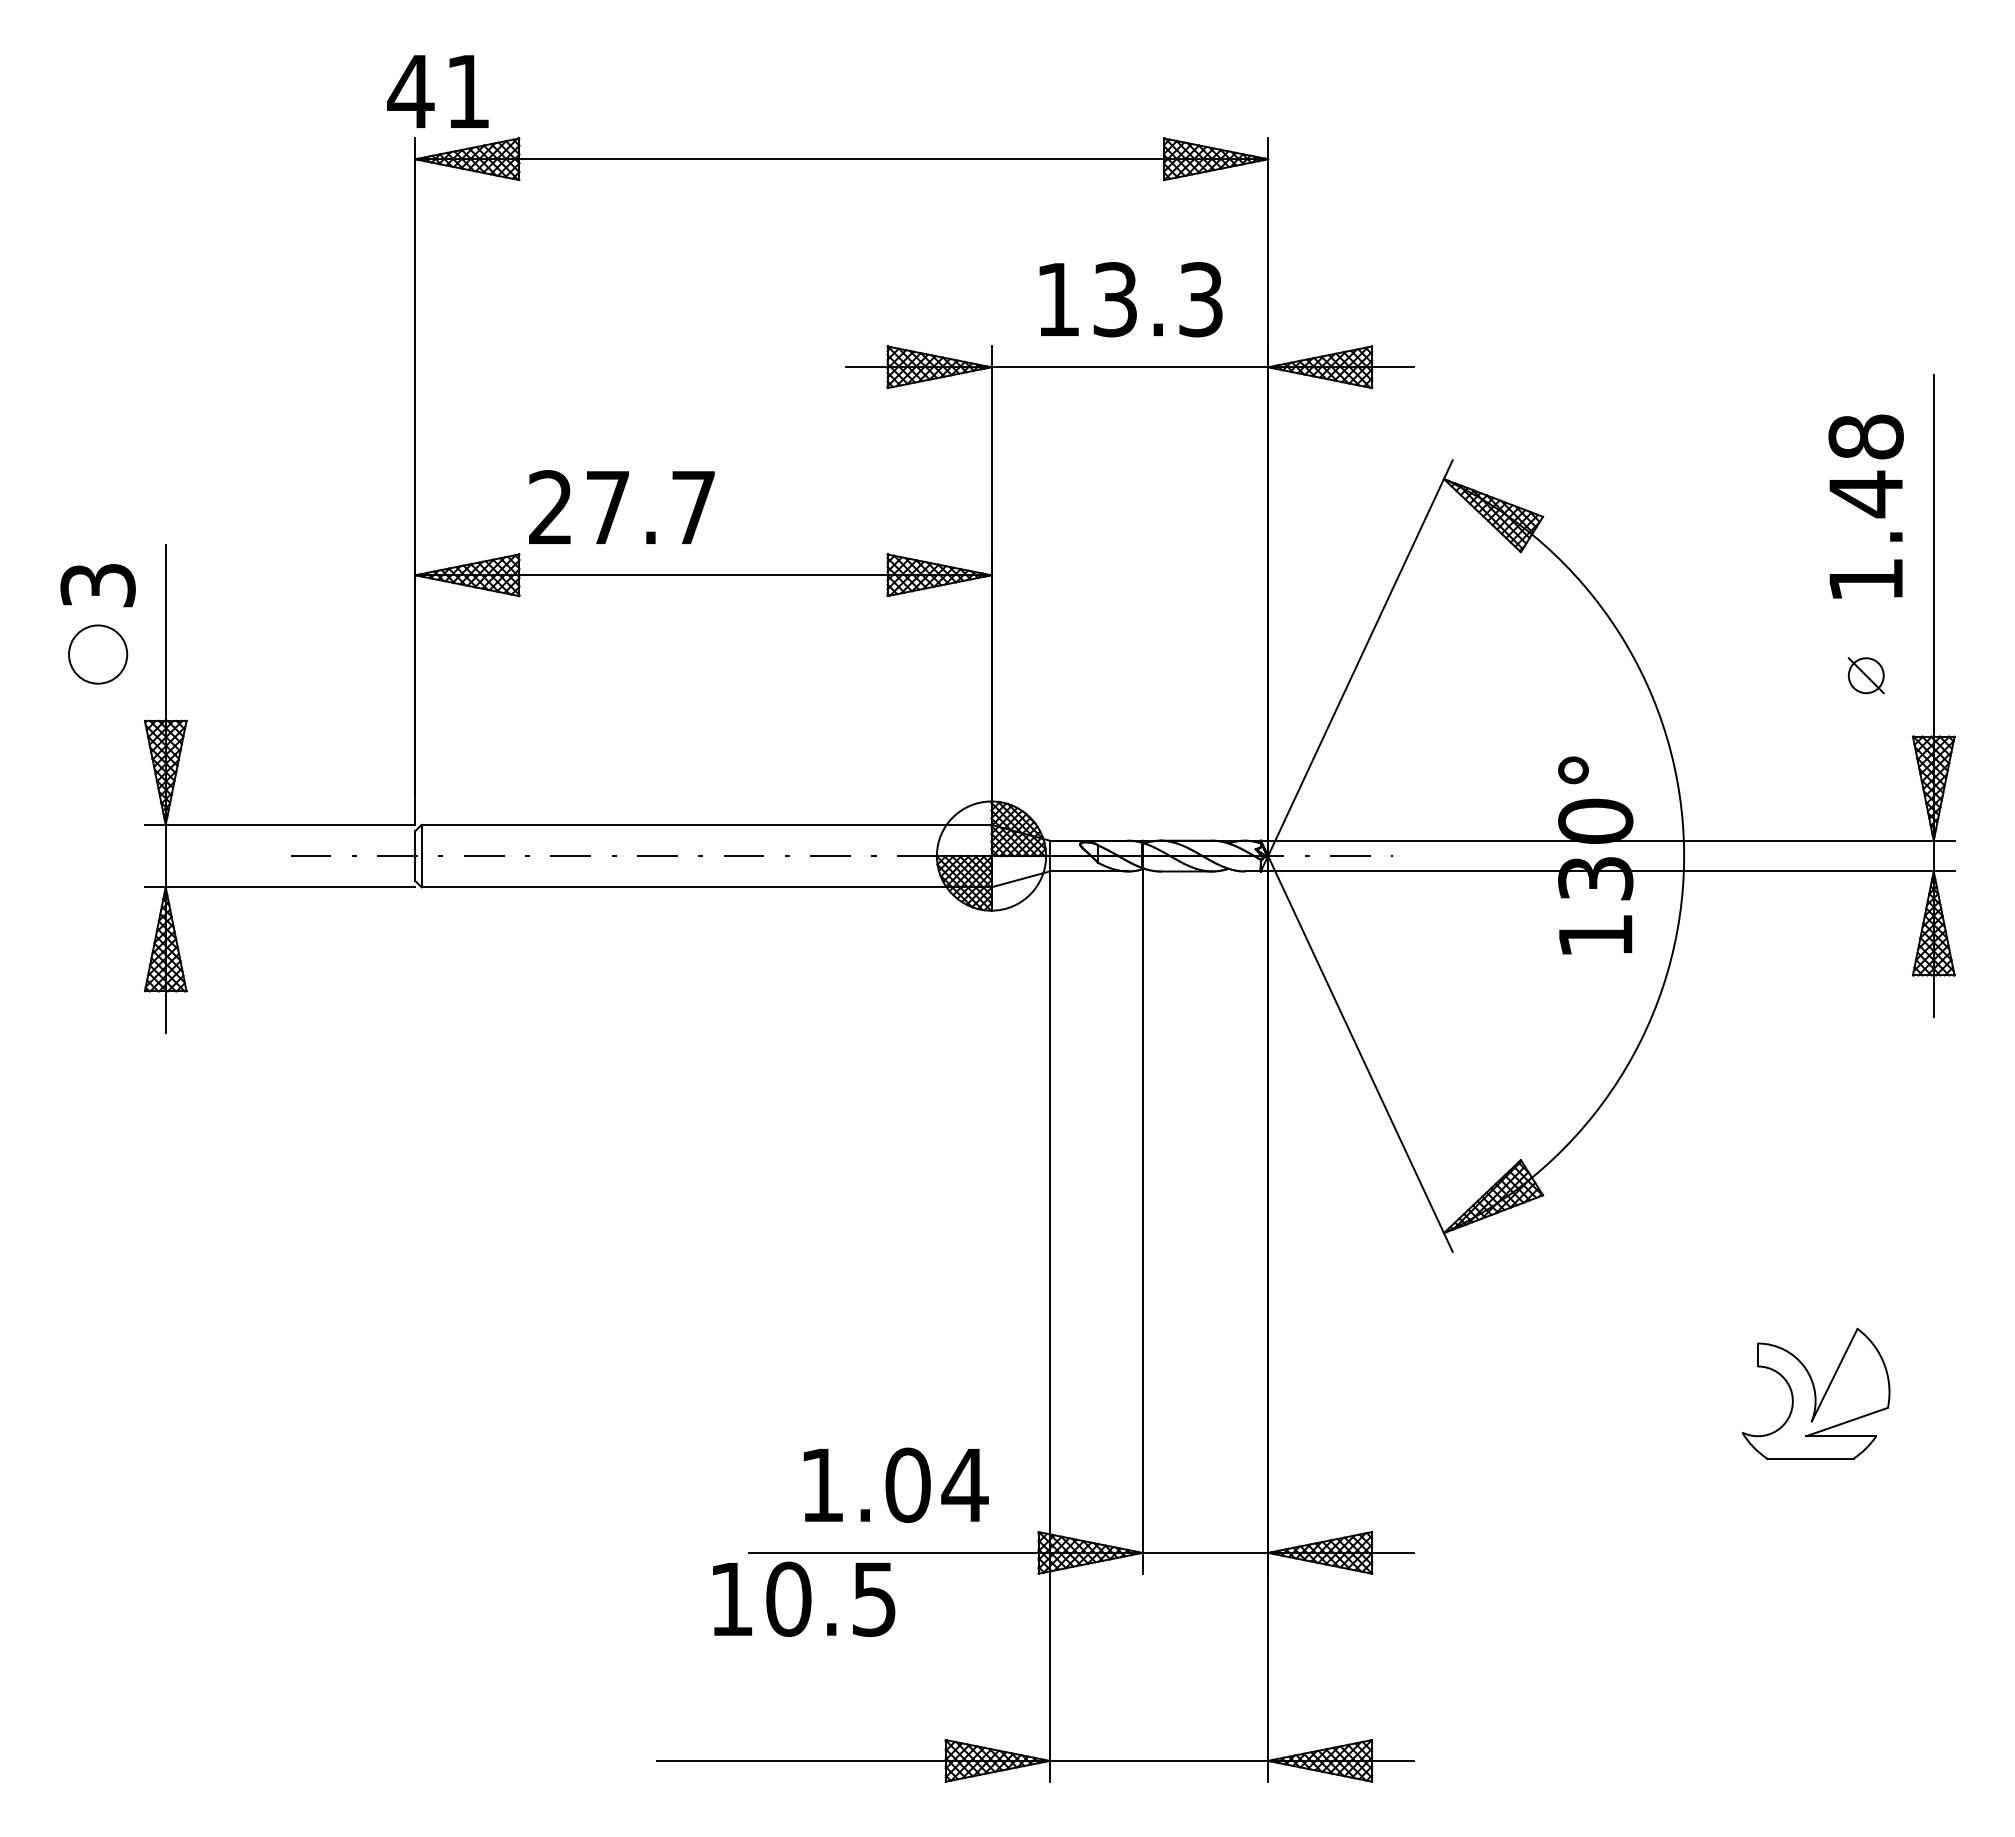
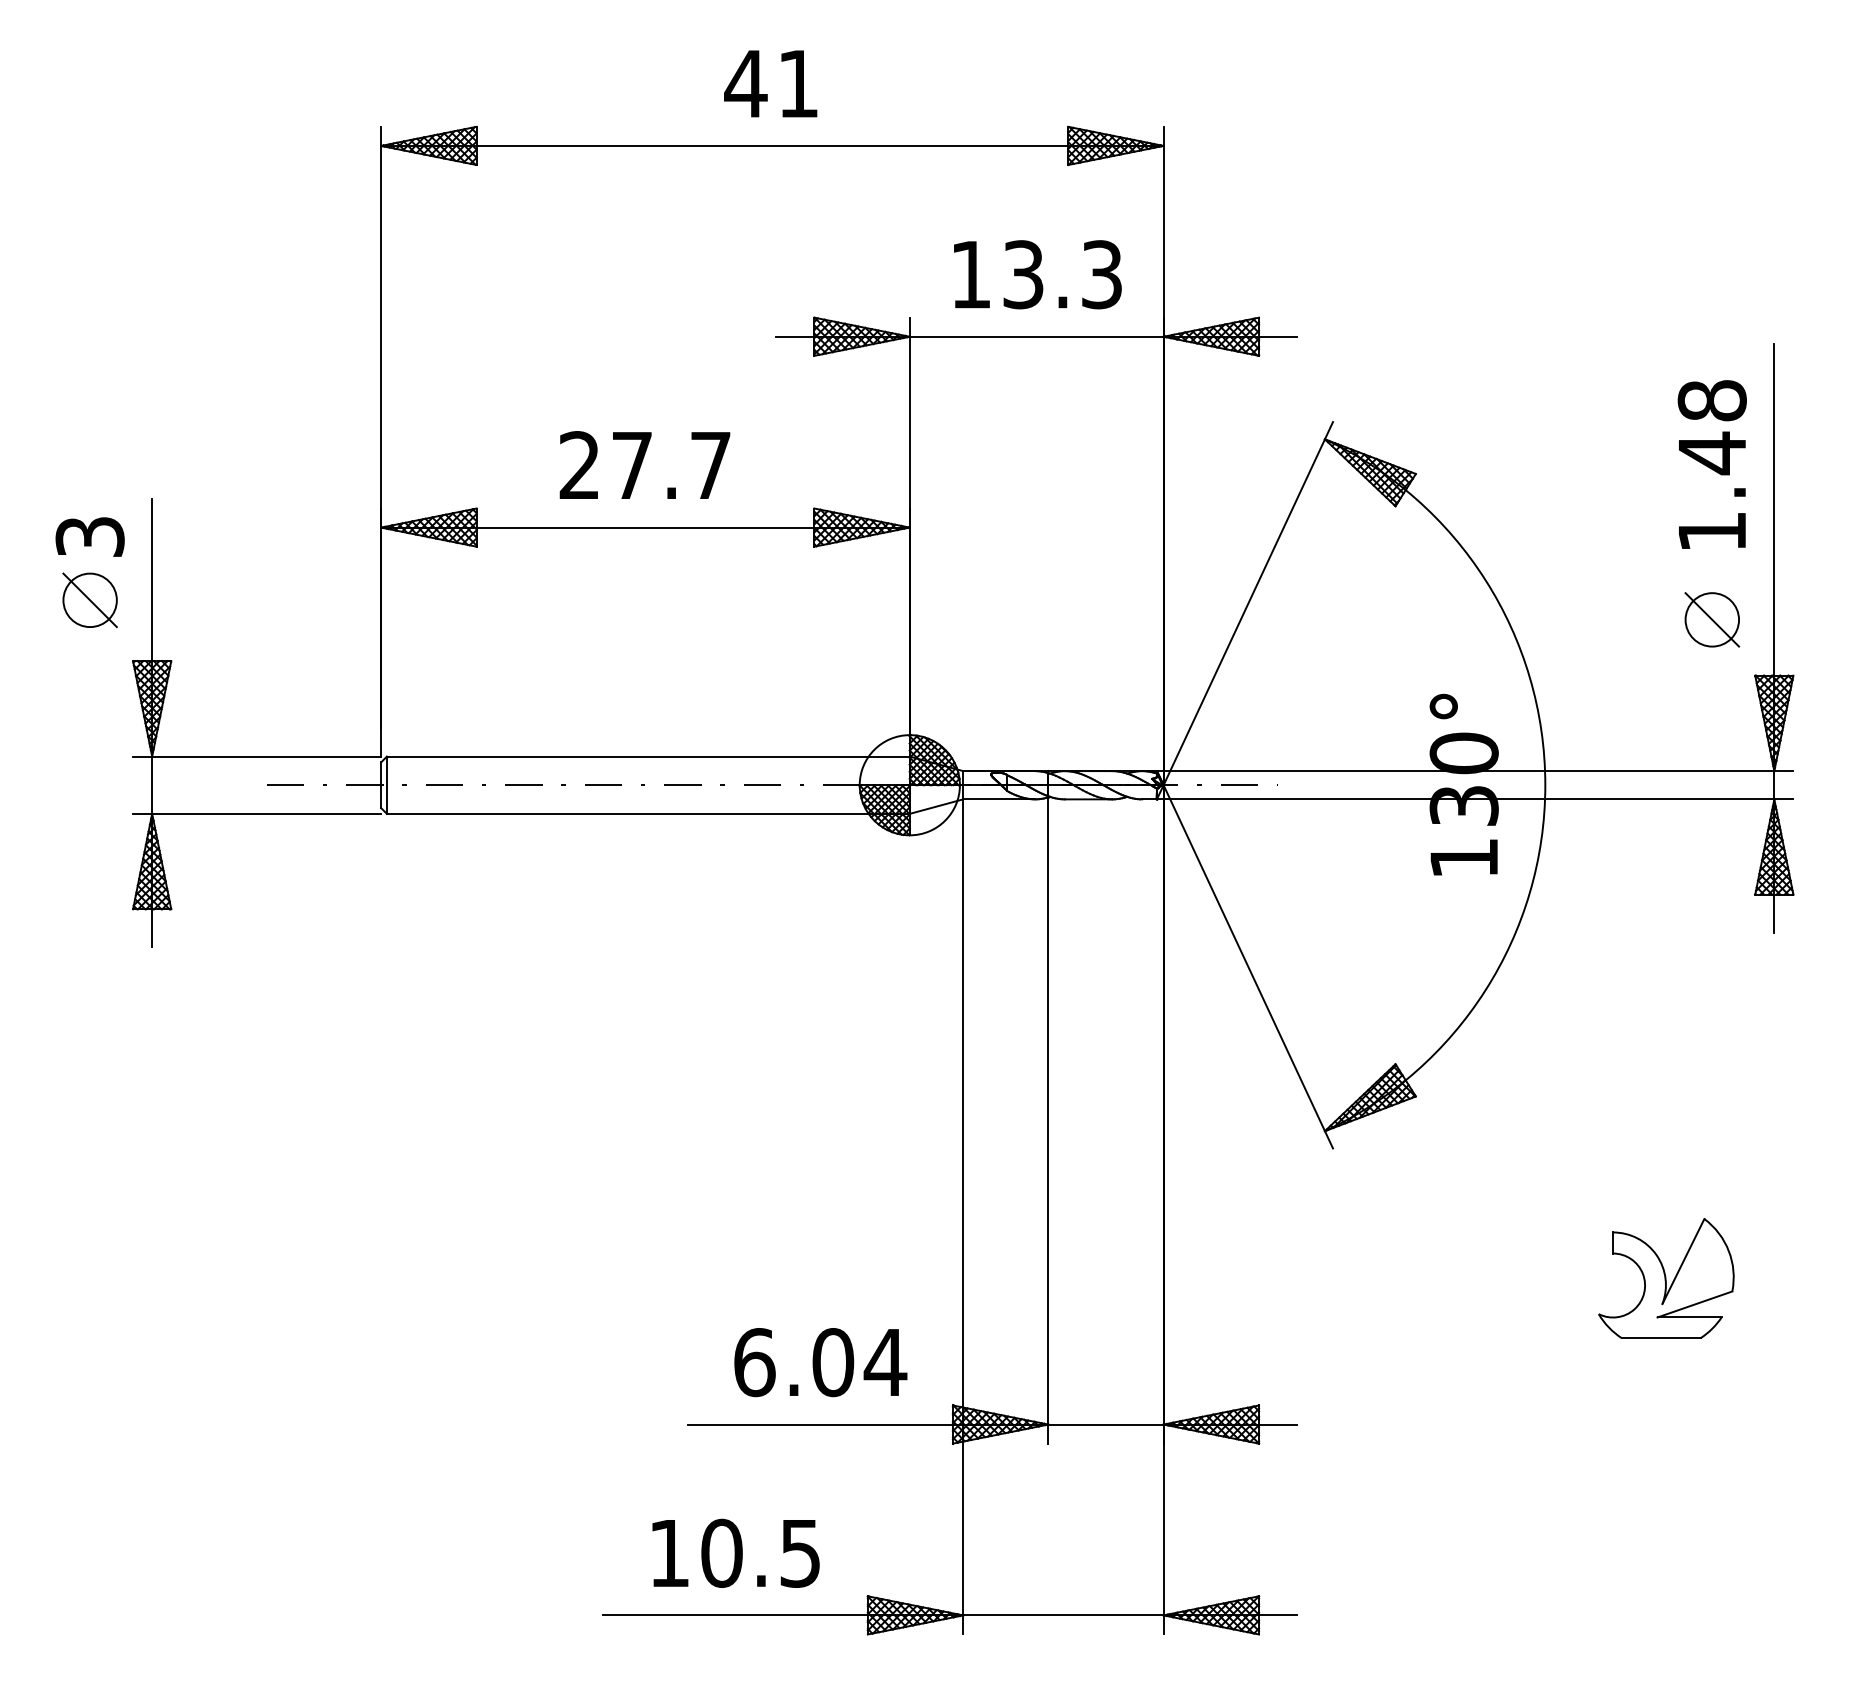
text: (437, 91) -> (770, 83), moved
text: (621, 506) -> (644, 464), moved
line: (98, 654) -> (90, 600), added
part: (1866, 675) -> (1712, 619), size x1.67
text: (822, 1485) -> (754, 1362), 1.04 -> 6.04
text: (804, 1598) -> (736, 1552), moved

